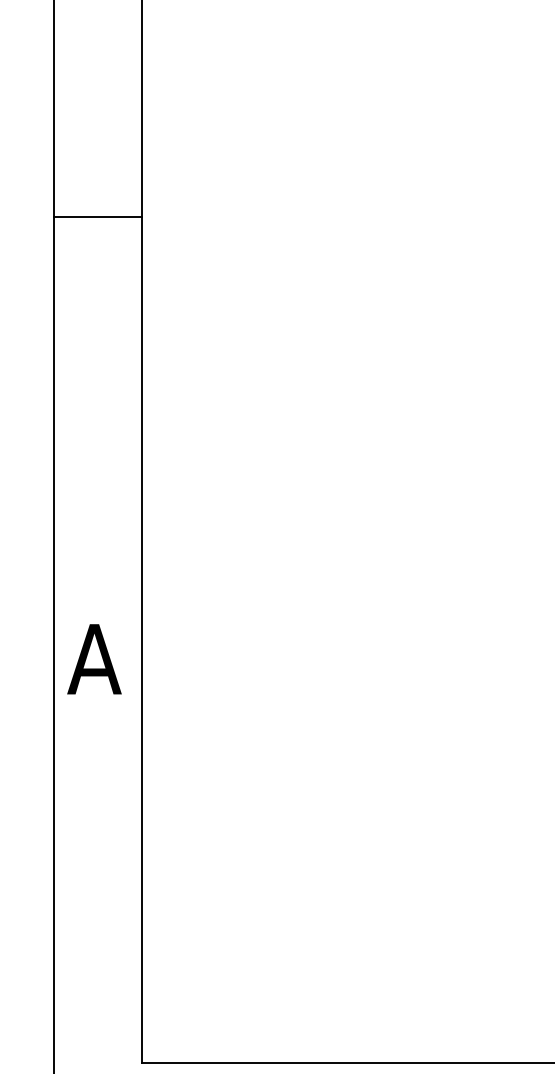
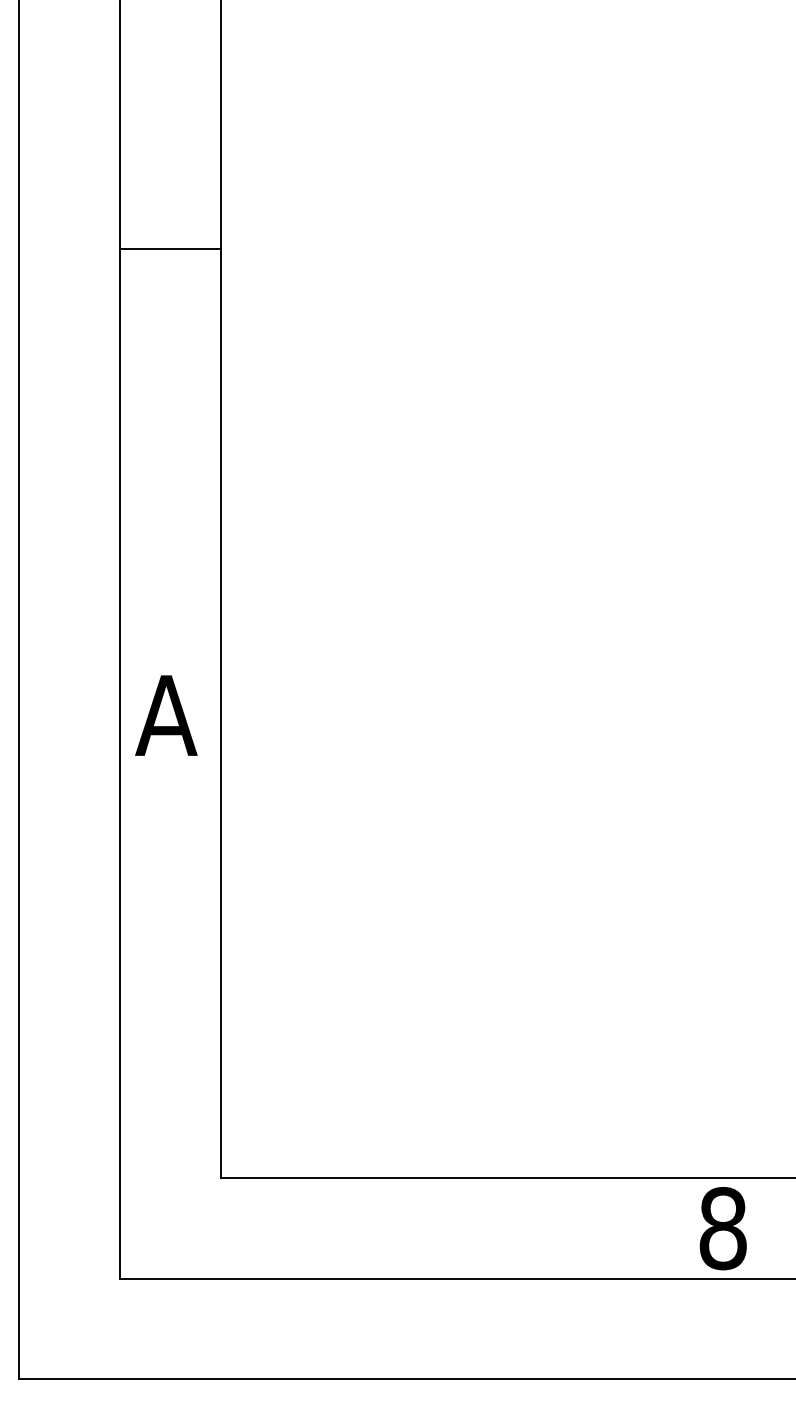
line: (98, 216) -> (170, 249), moved

